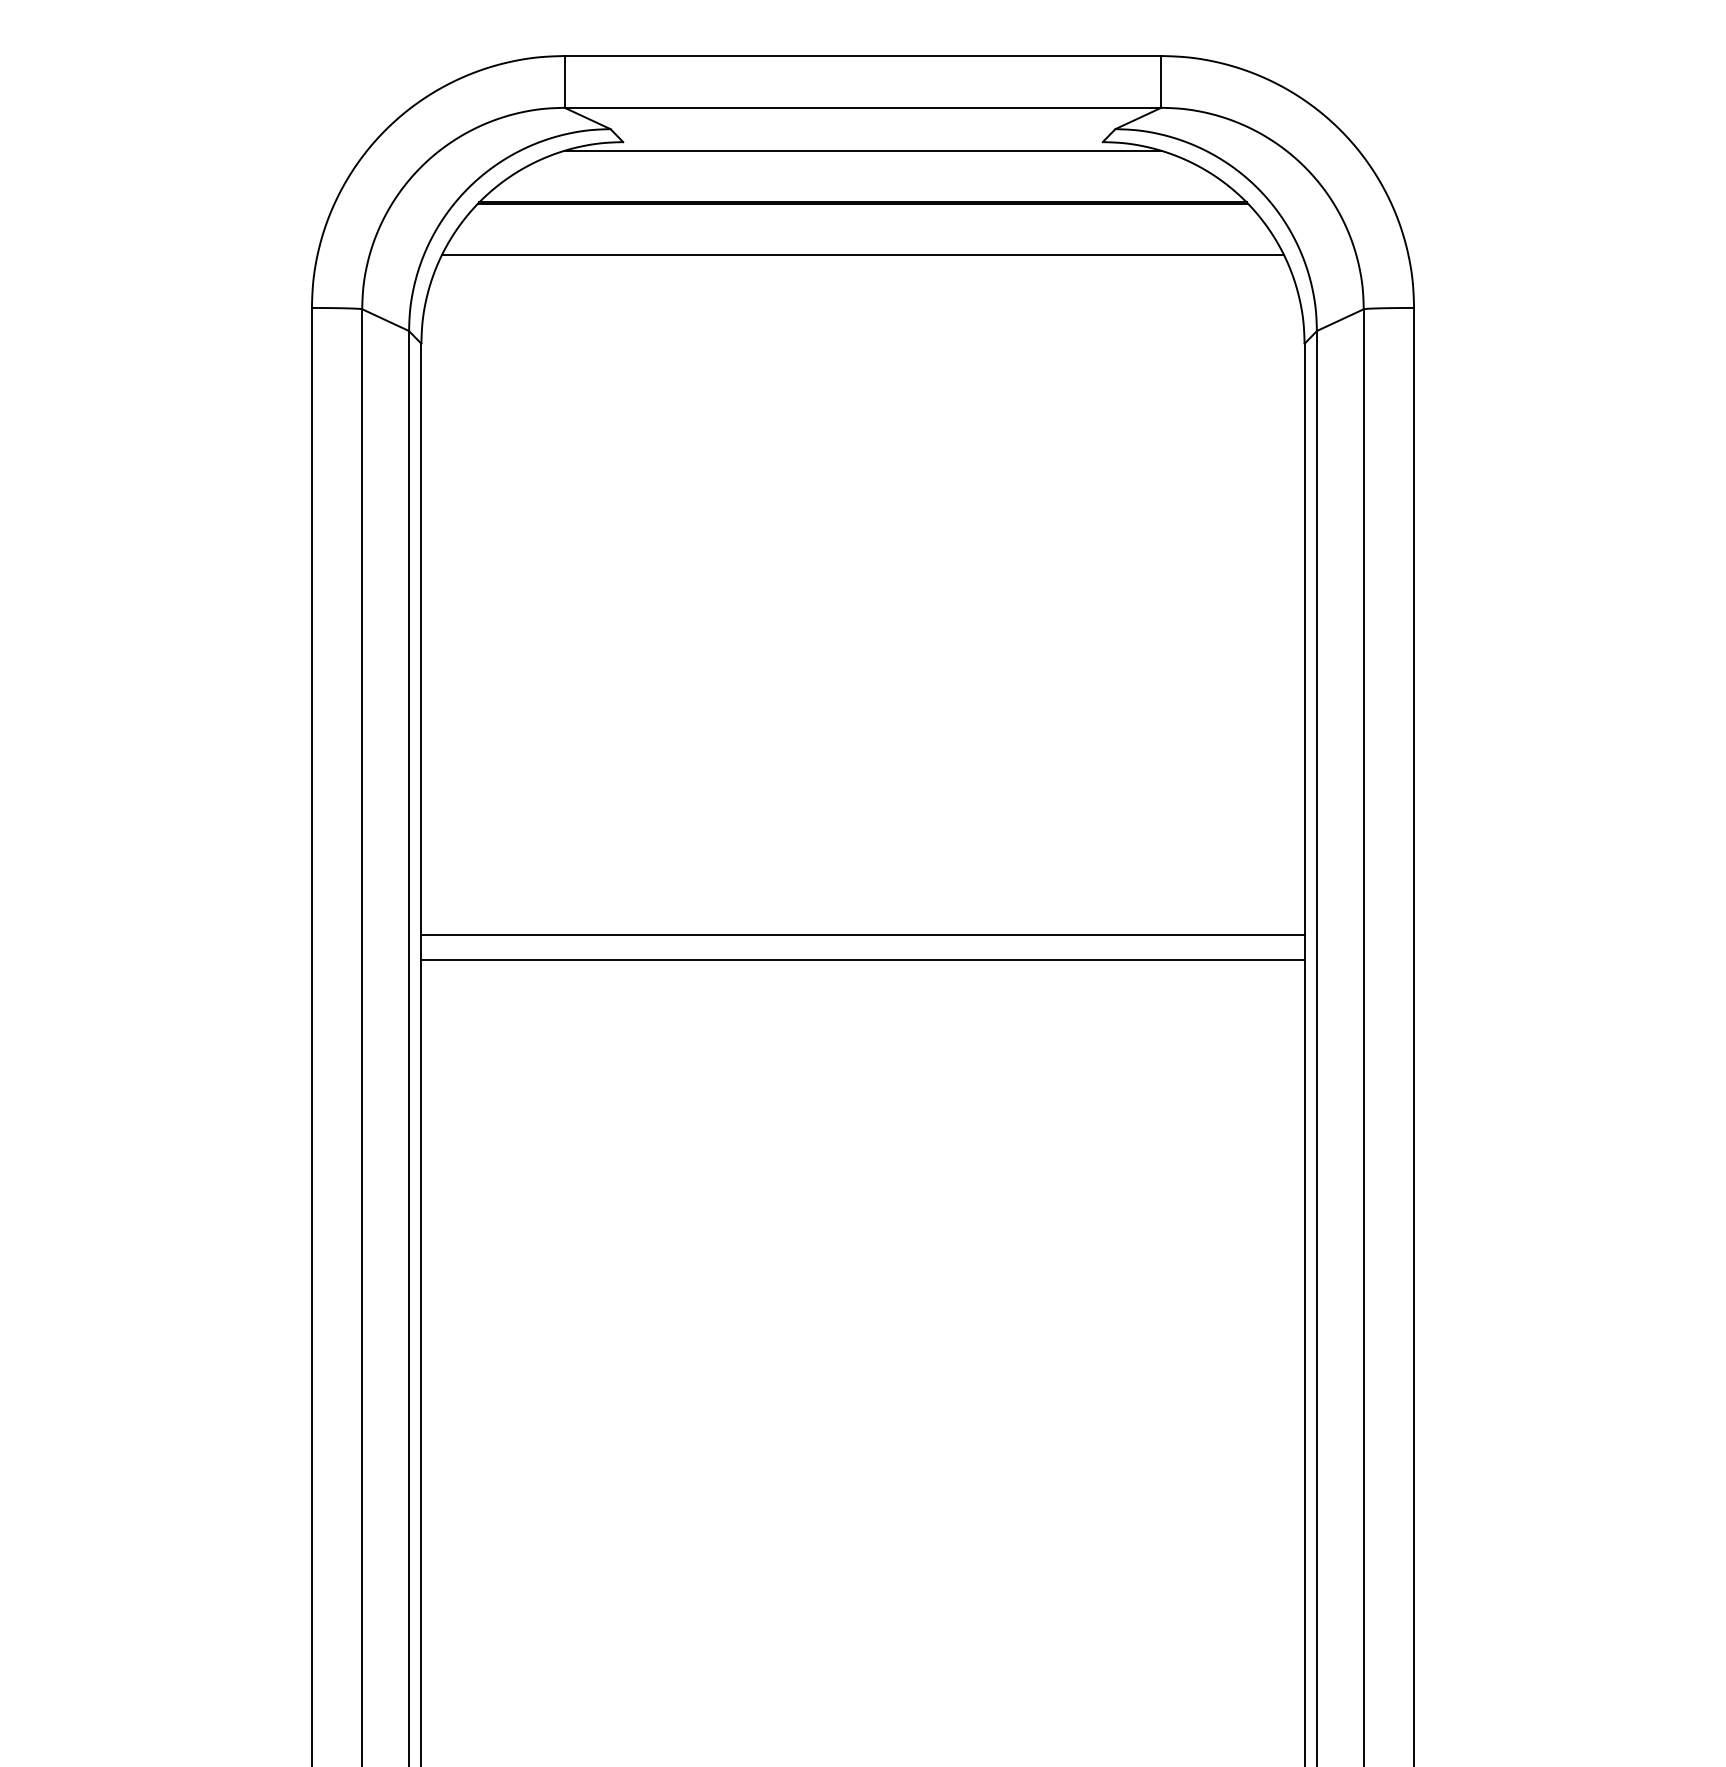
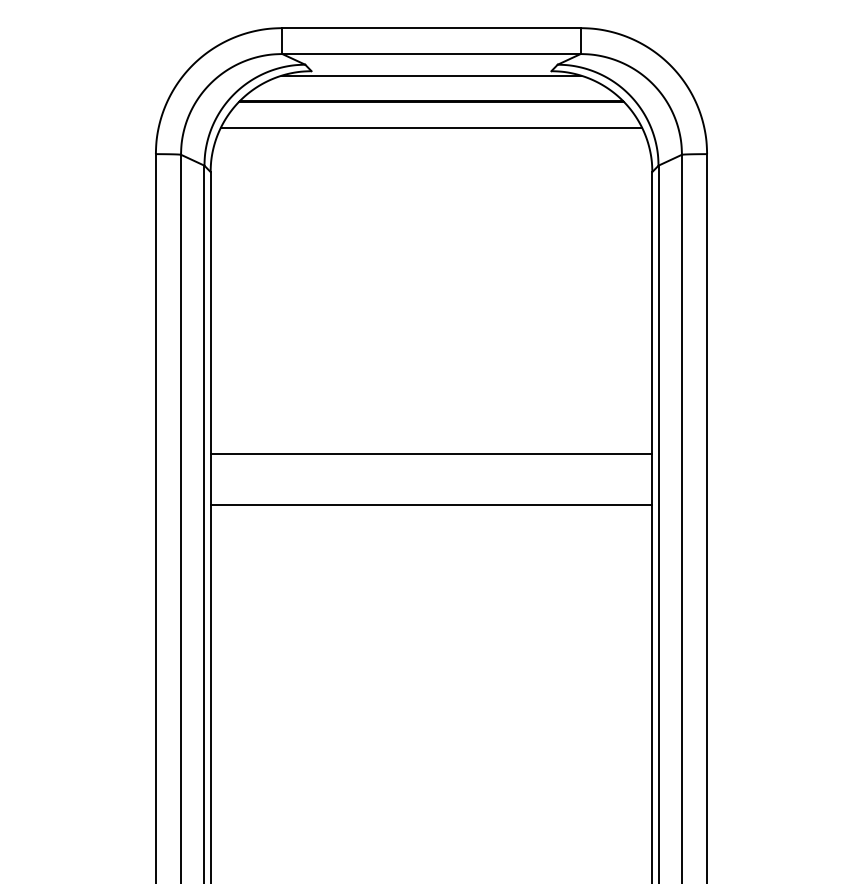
line: (863, 934) -> (431, 504), moved
line: (863, 960) -> (431, 454), moved

